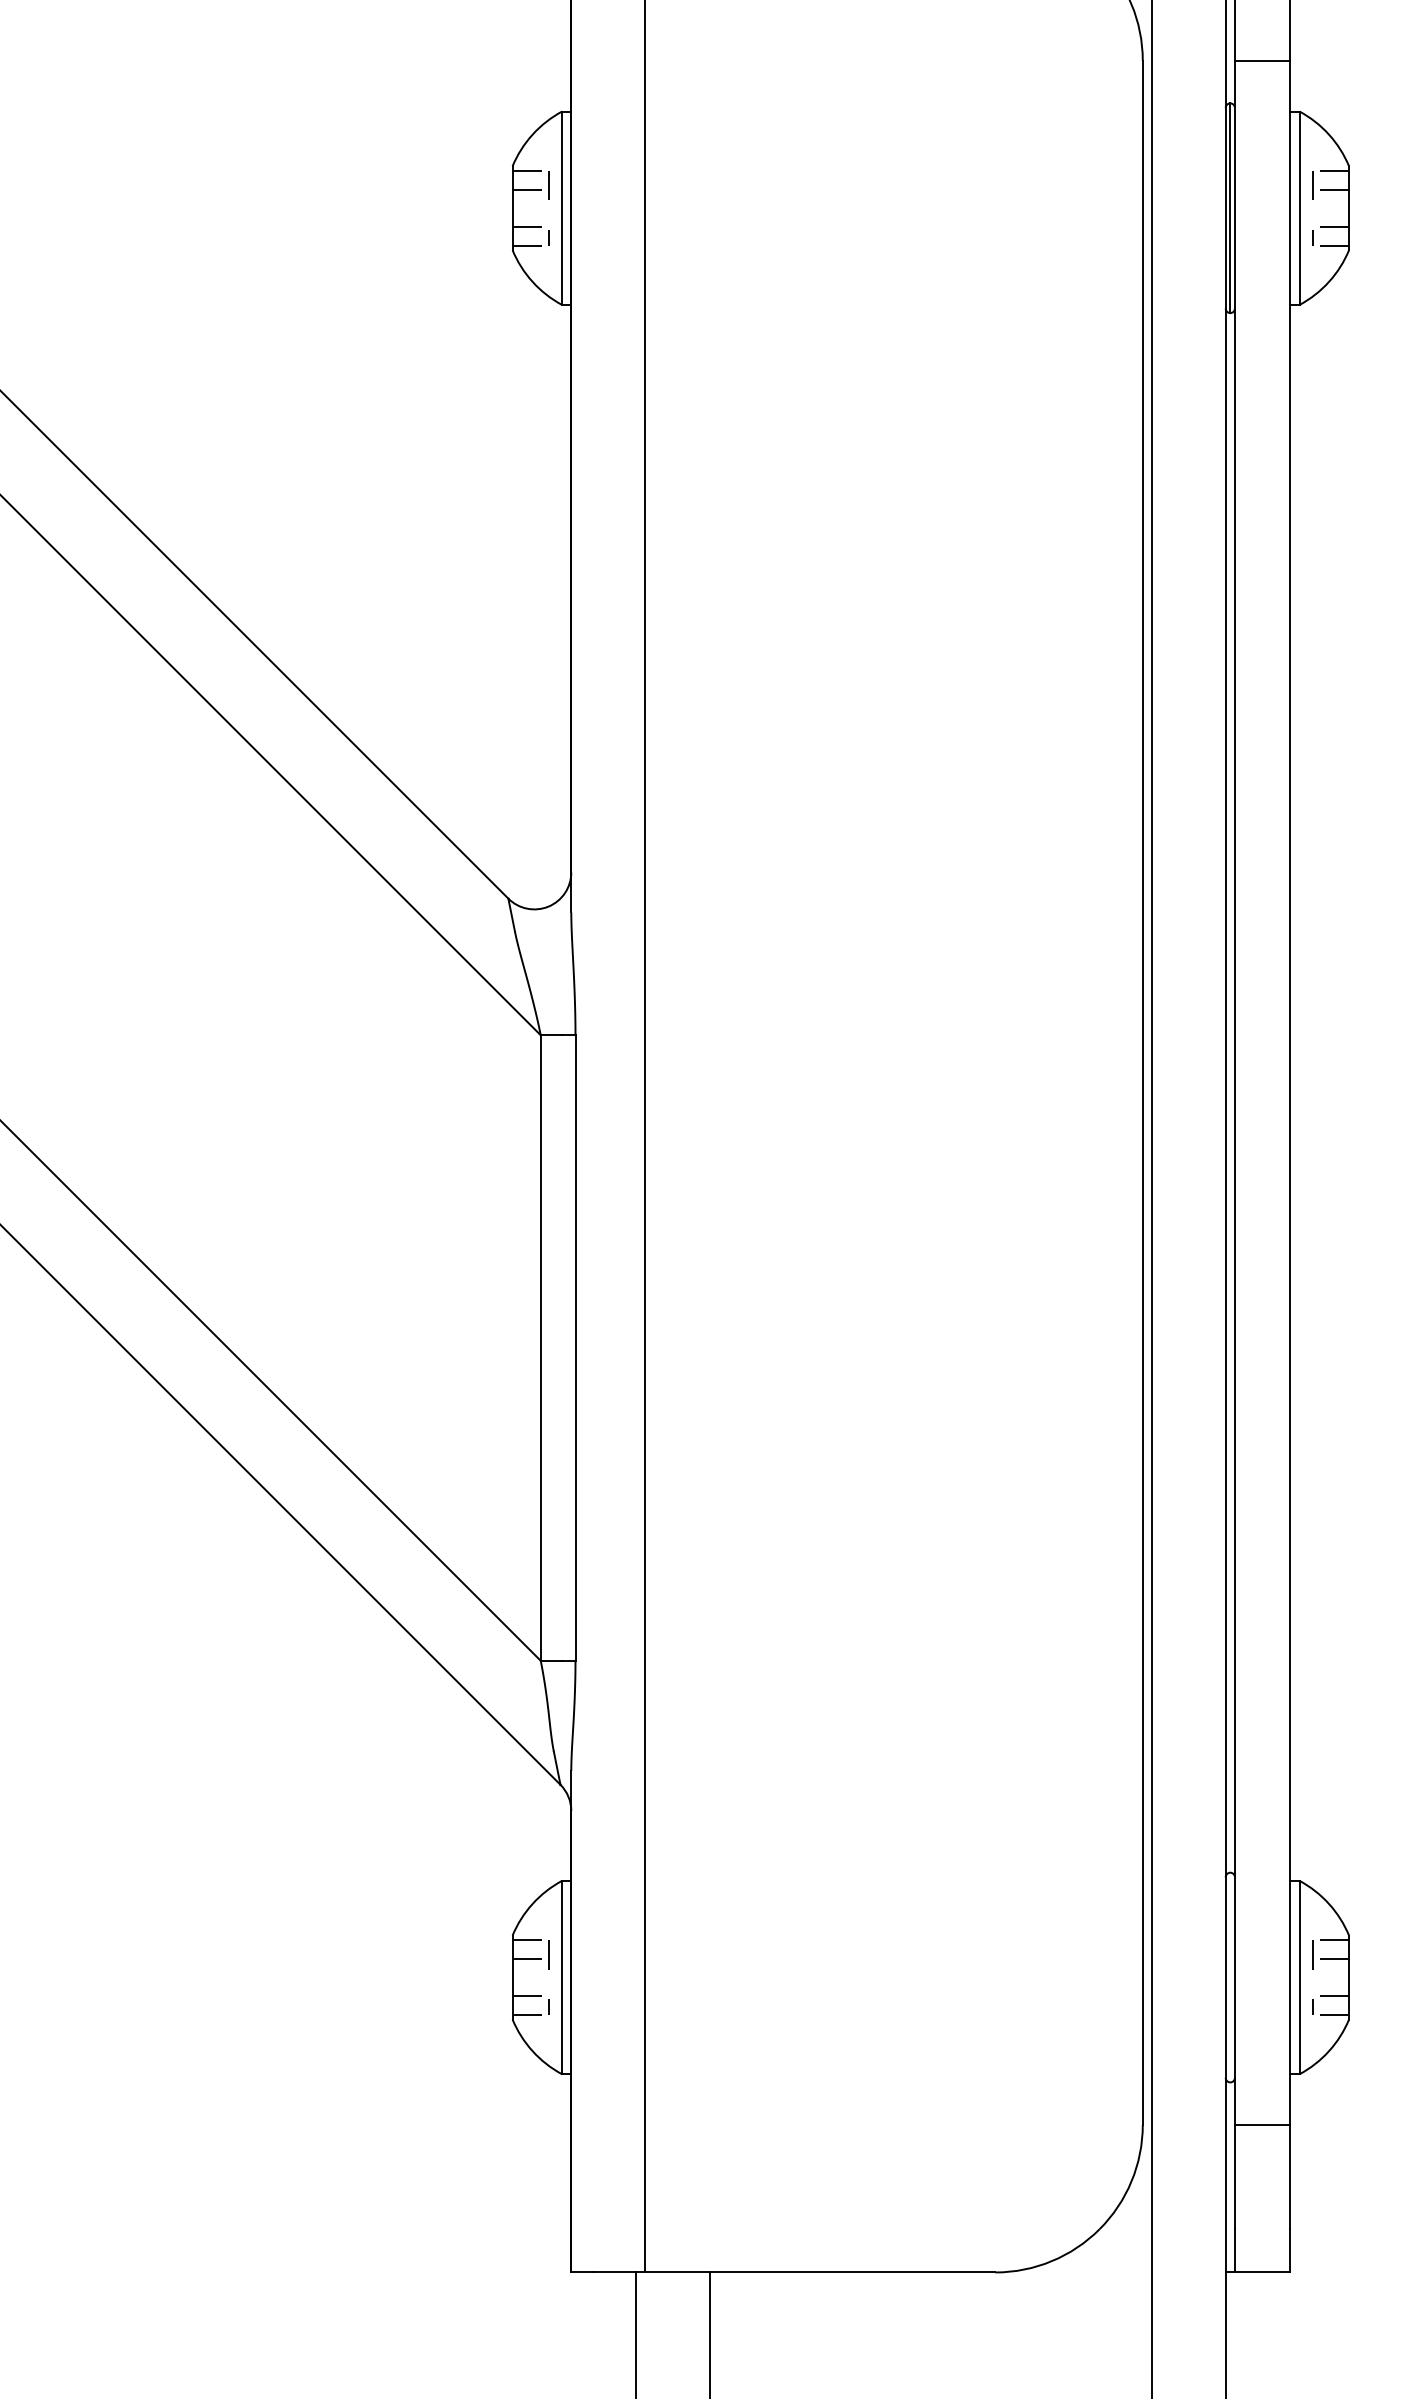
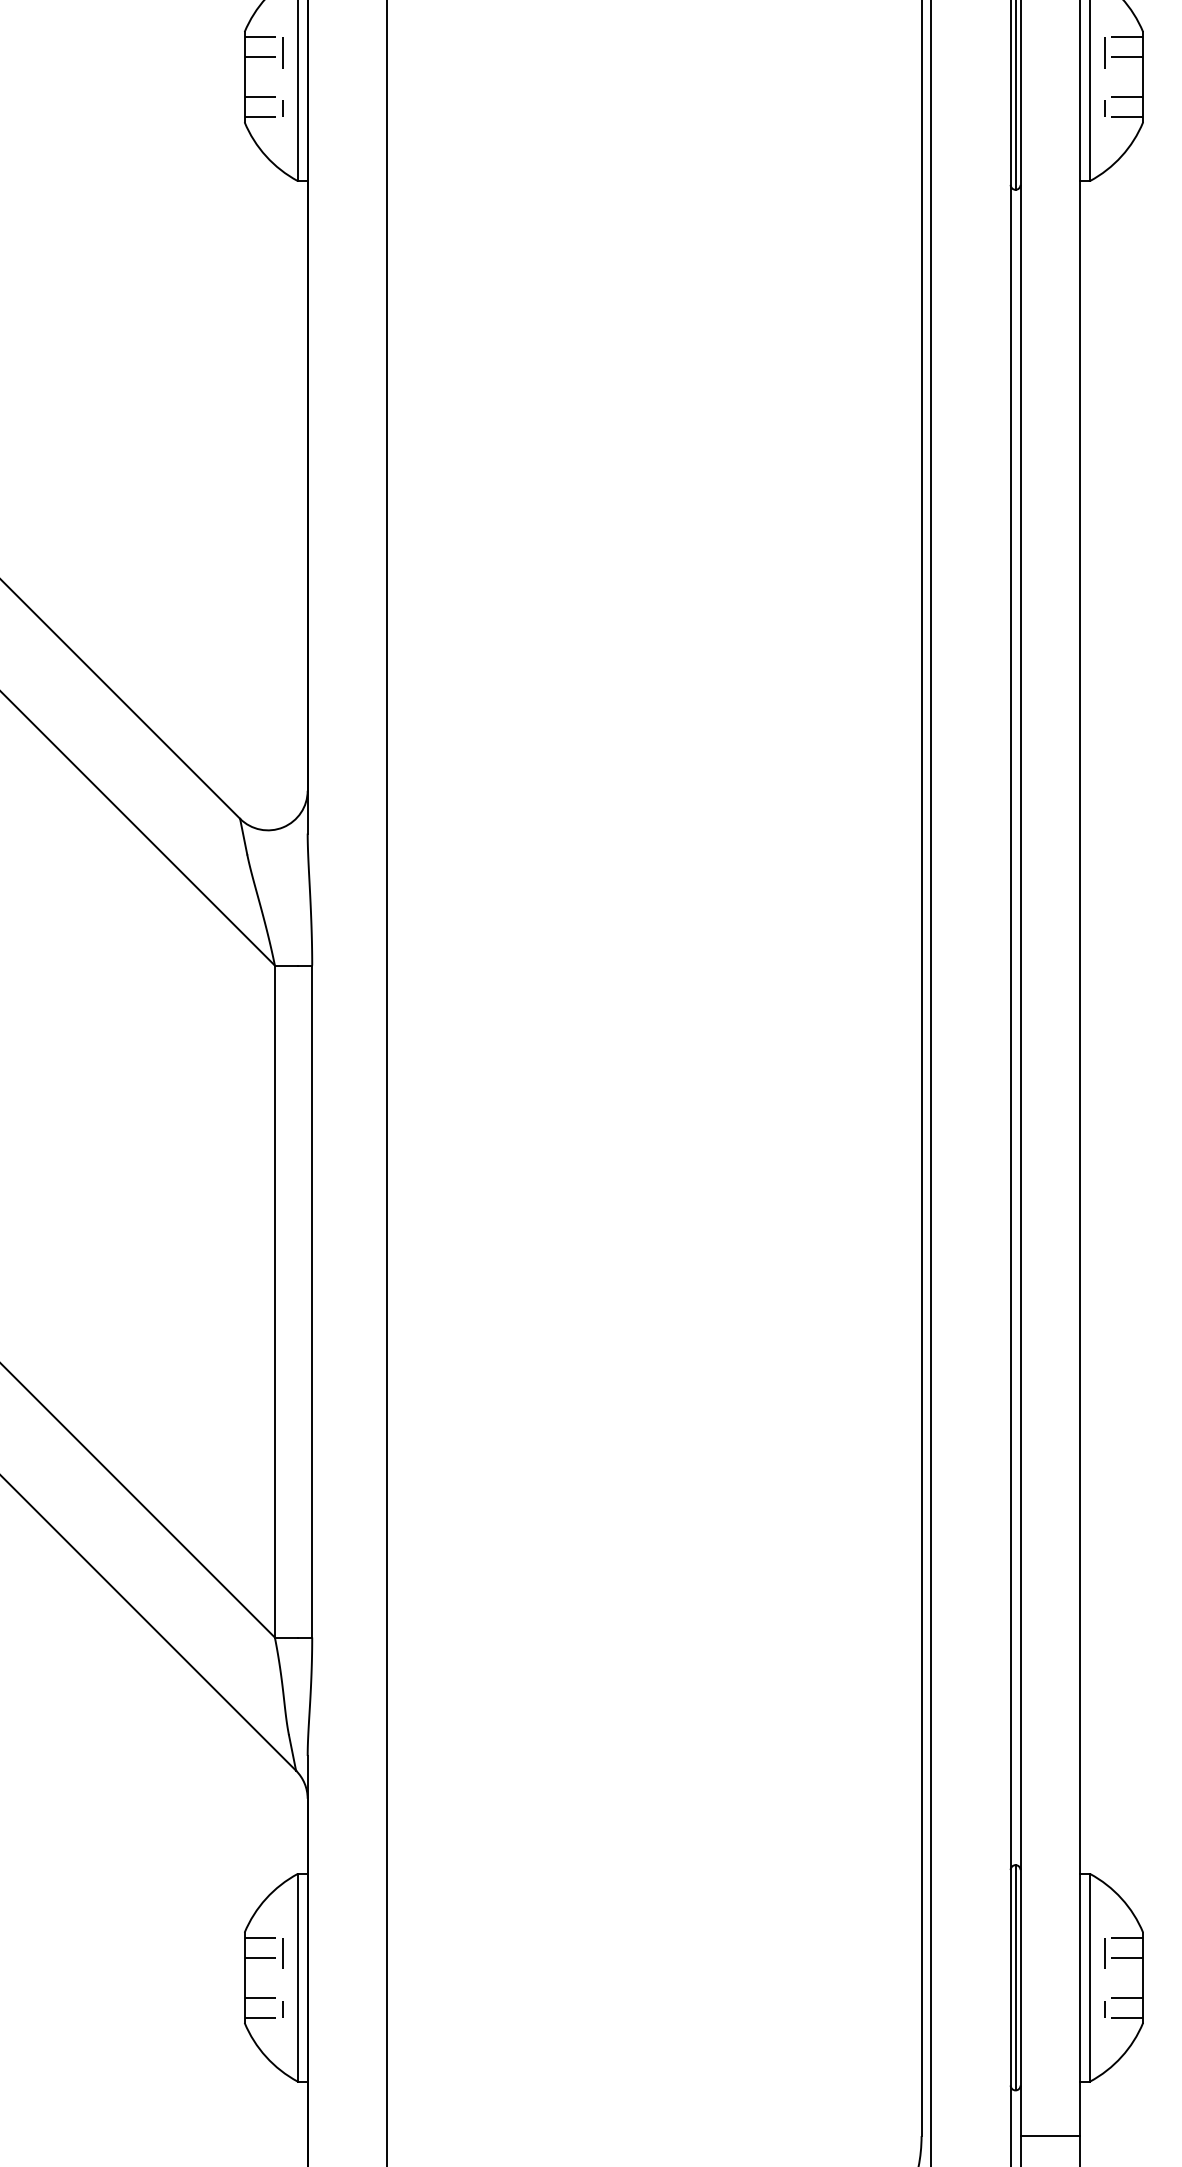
line: (1230, 1977) -> (1015, 1977), added

